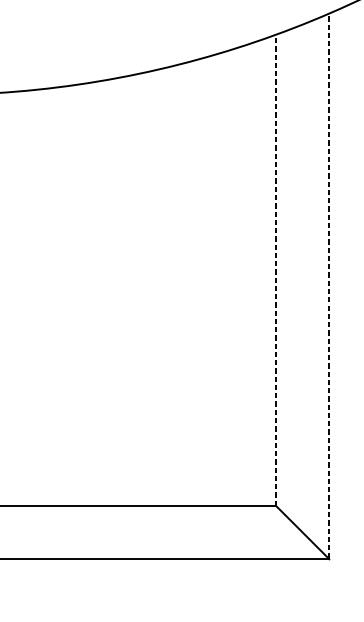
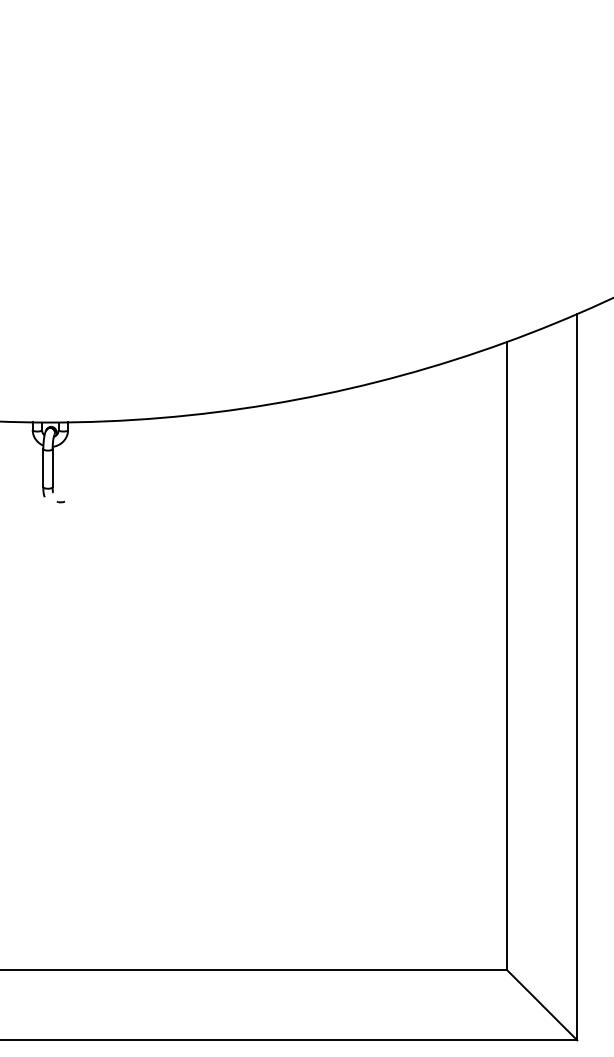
line: (275, 270) -> (506, 655), dashed -> solid
line: (328, 286) -> (576, 677), dashed -> solid

